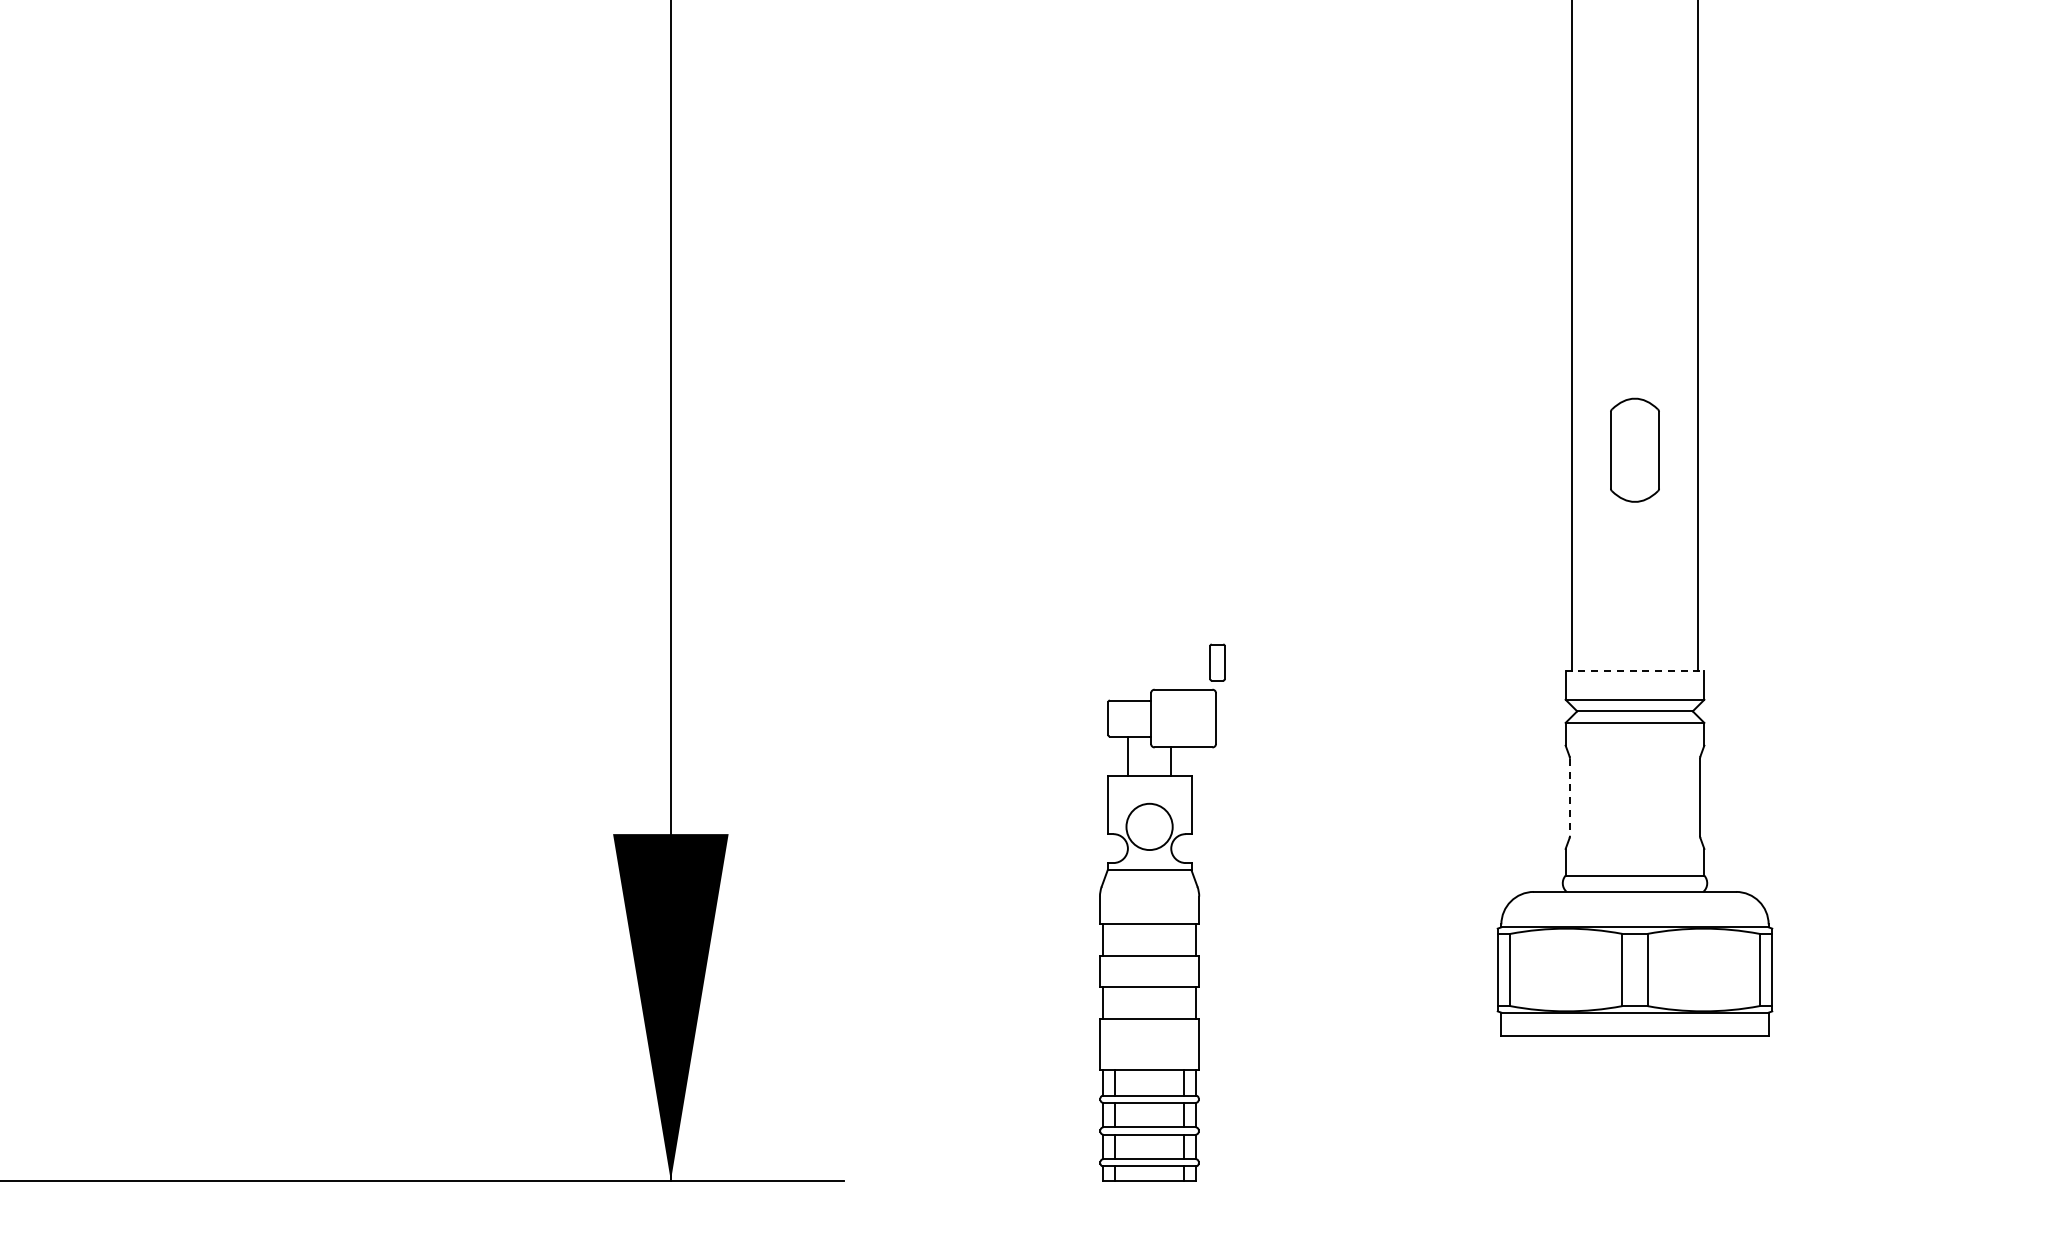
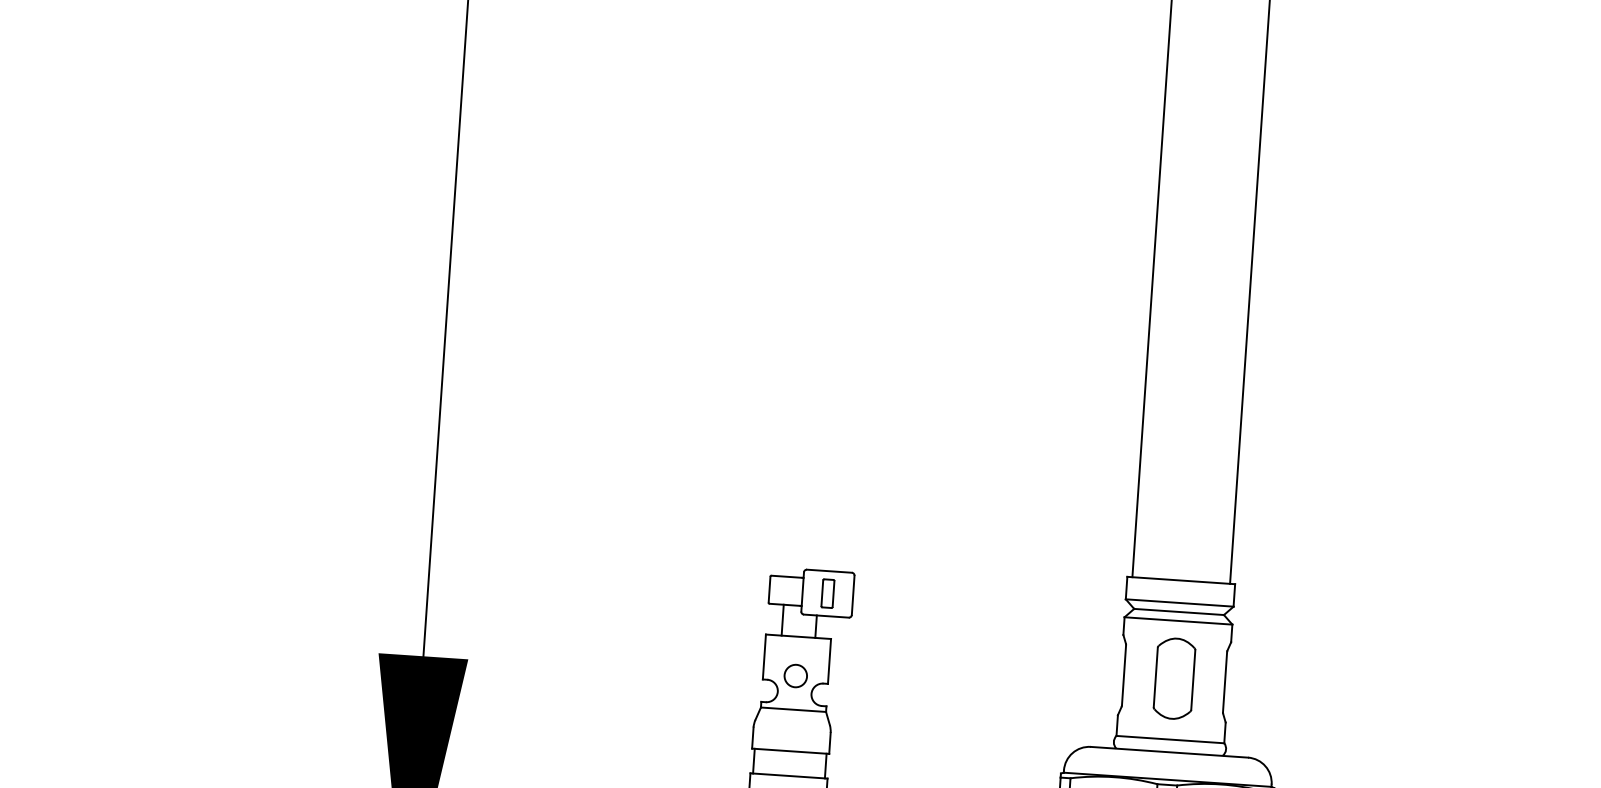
part: (1634, 449) -> (1174, 678), moved
part: (1217, 662) -> (827, 593), moved
line: (1635, 670) -> (1181, 580), dashed -> solid
line: (1569, 797) -> (1123, 675), dashed -> solid
circle: (1149, 826) -> (795, 675), size x0.62

